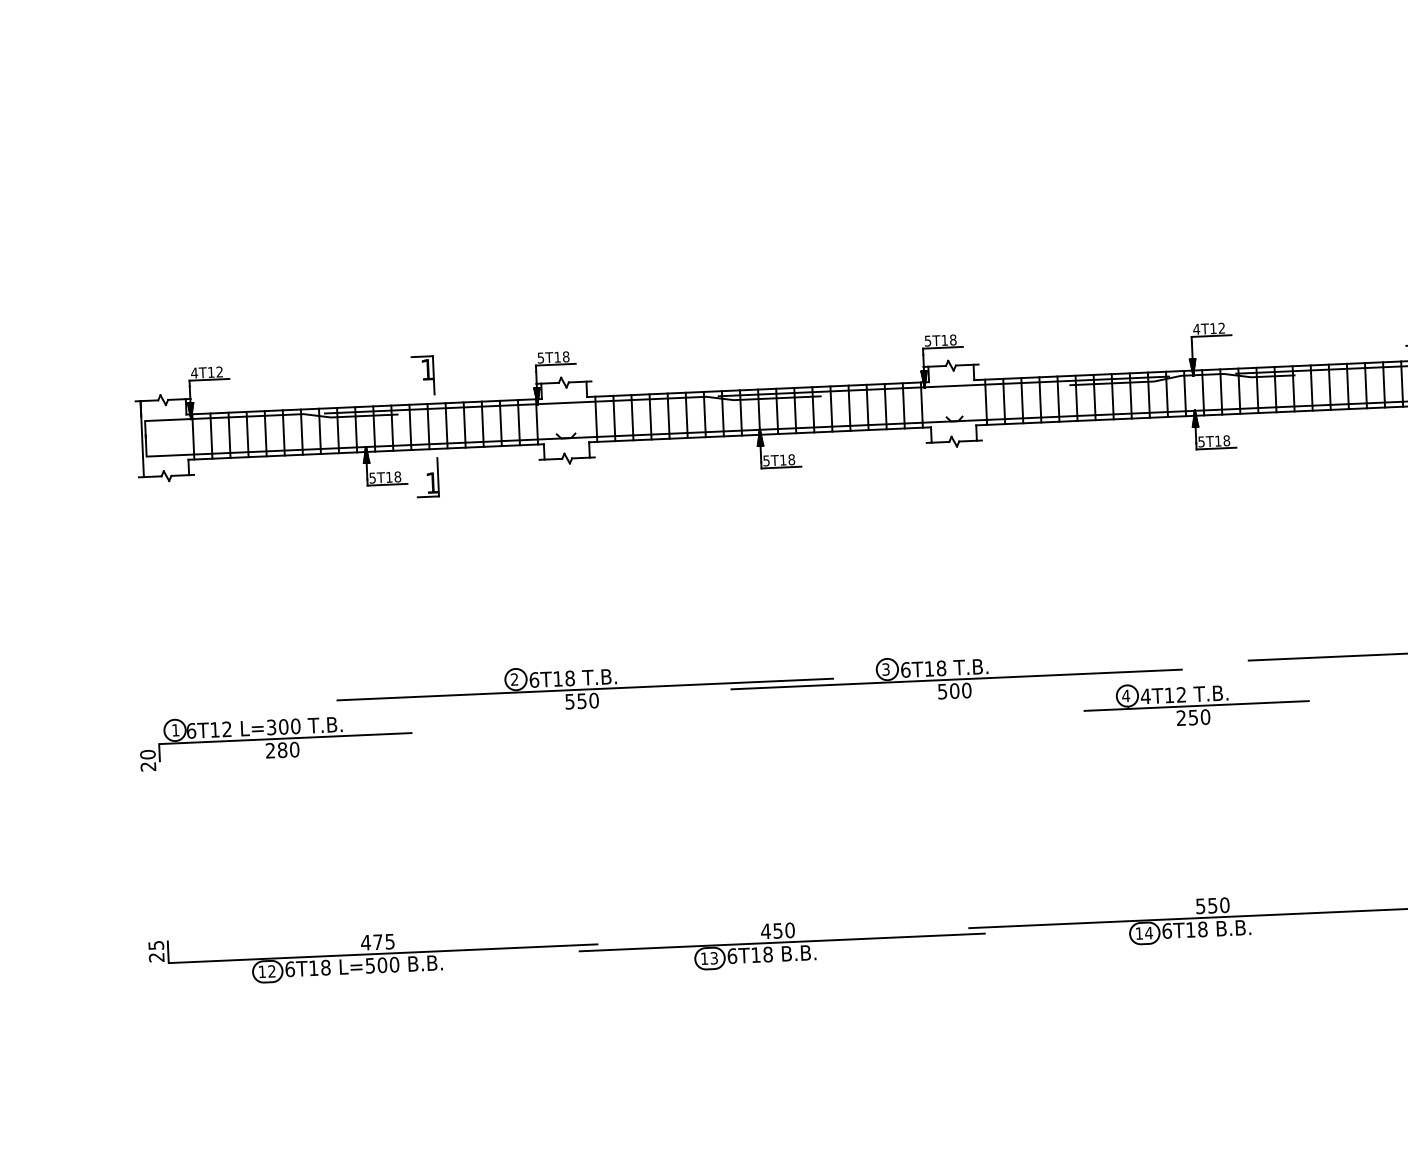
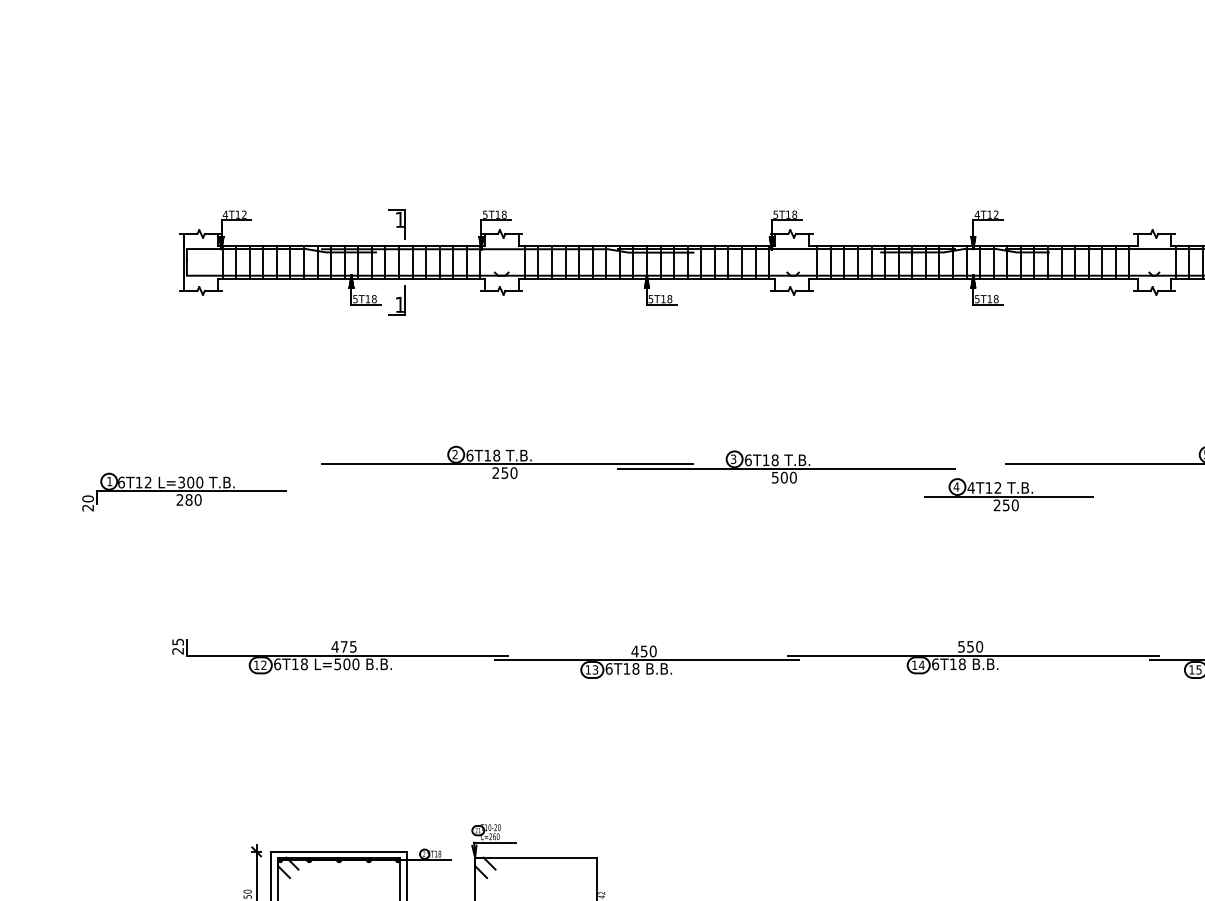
text: (569, 700) -> (495, 472), 550 -> 250
part: (1195, 702) -> (1008, 494), moved
part: (275, 739) -> (184, 491), moved

